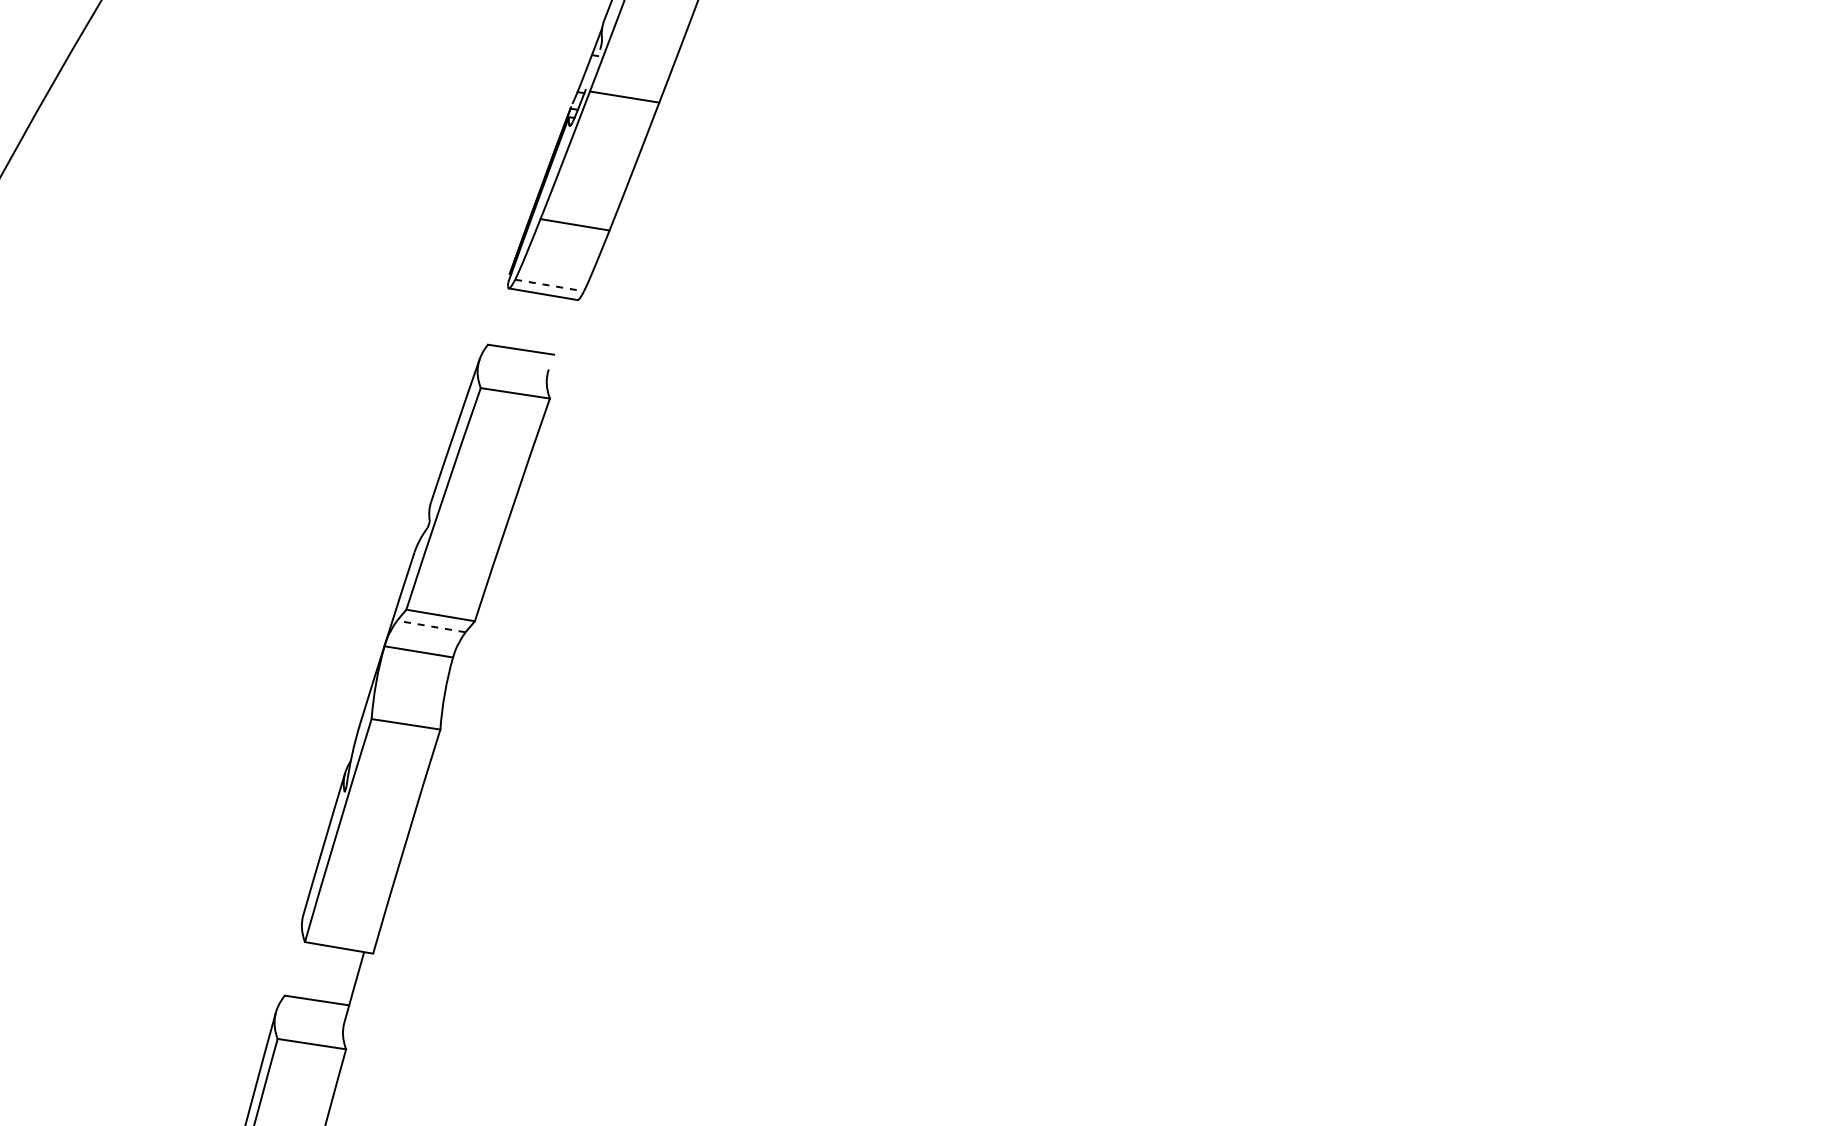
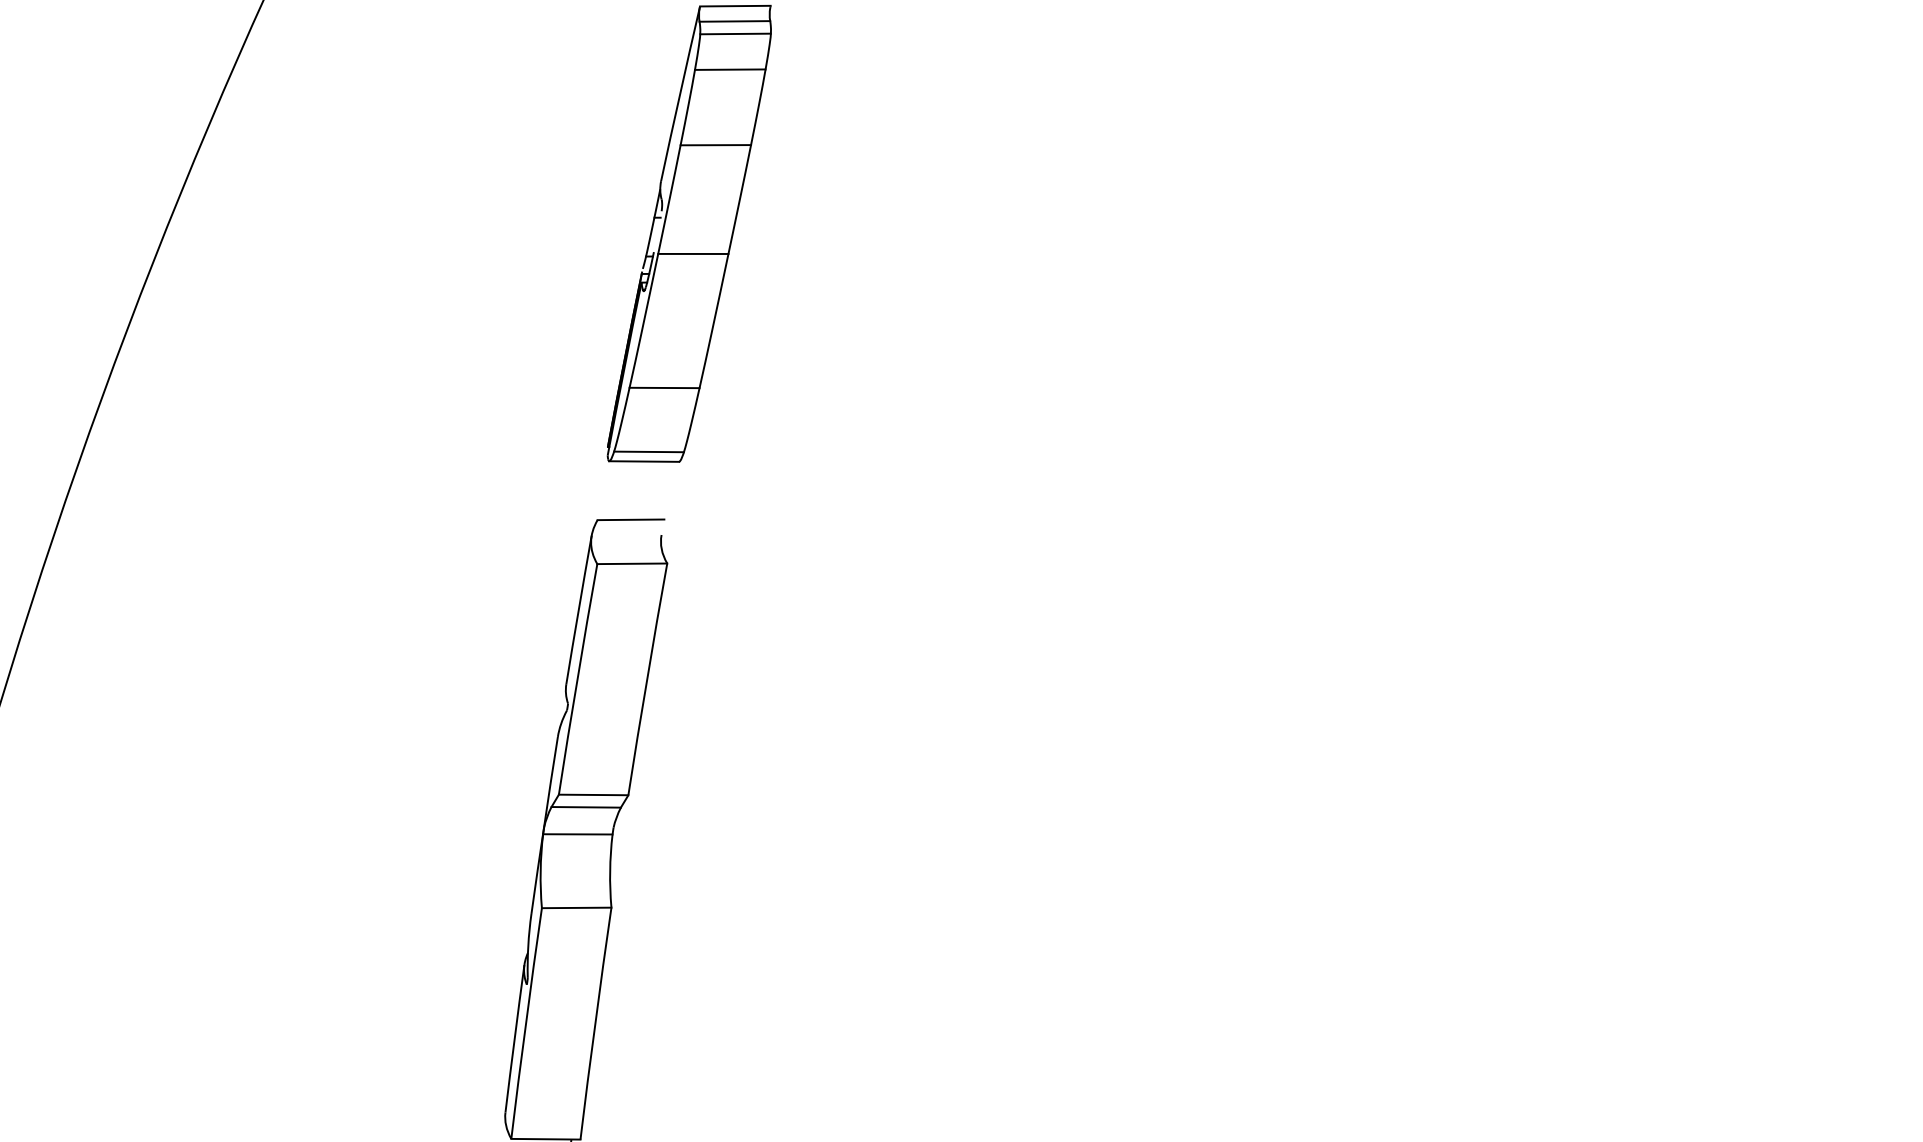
line: (550, 285) -> (649, 451), dashed -> solid
line: (431, 626) -> (586, 807), dashed -> solid

